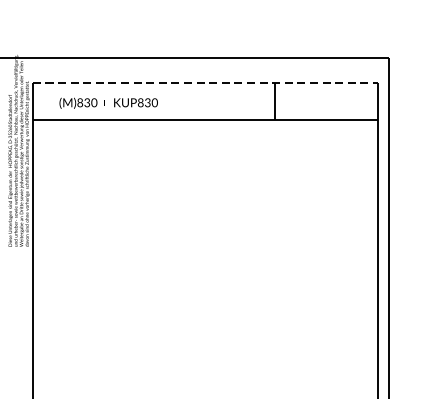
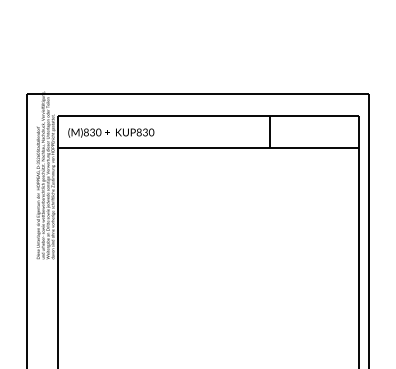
line: (205, 82) -> (208, 115), dashed -> solid
text: (108, 102) -> (111, 132), moved

